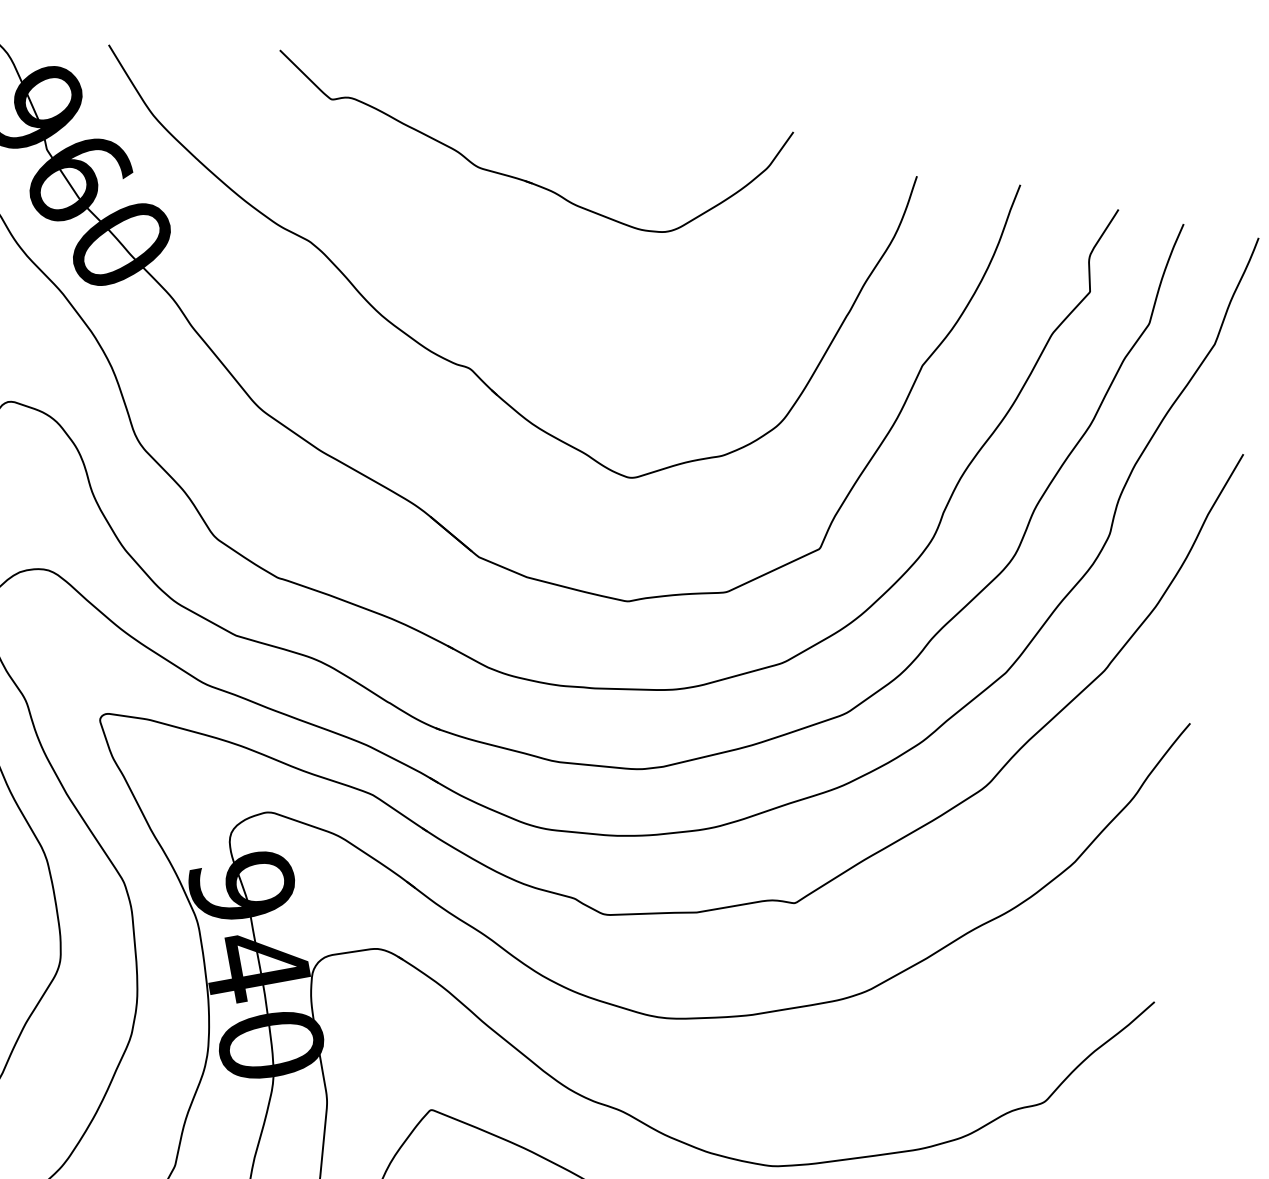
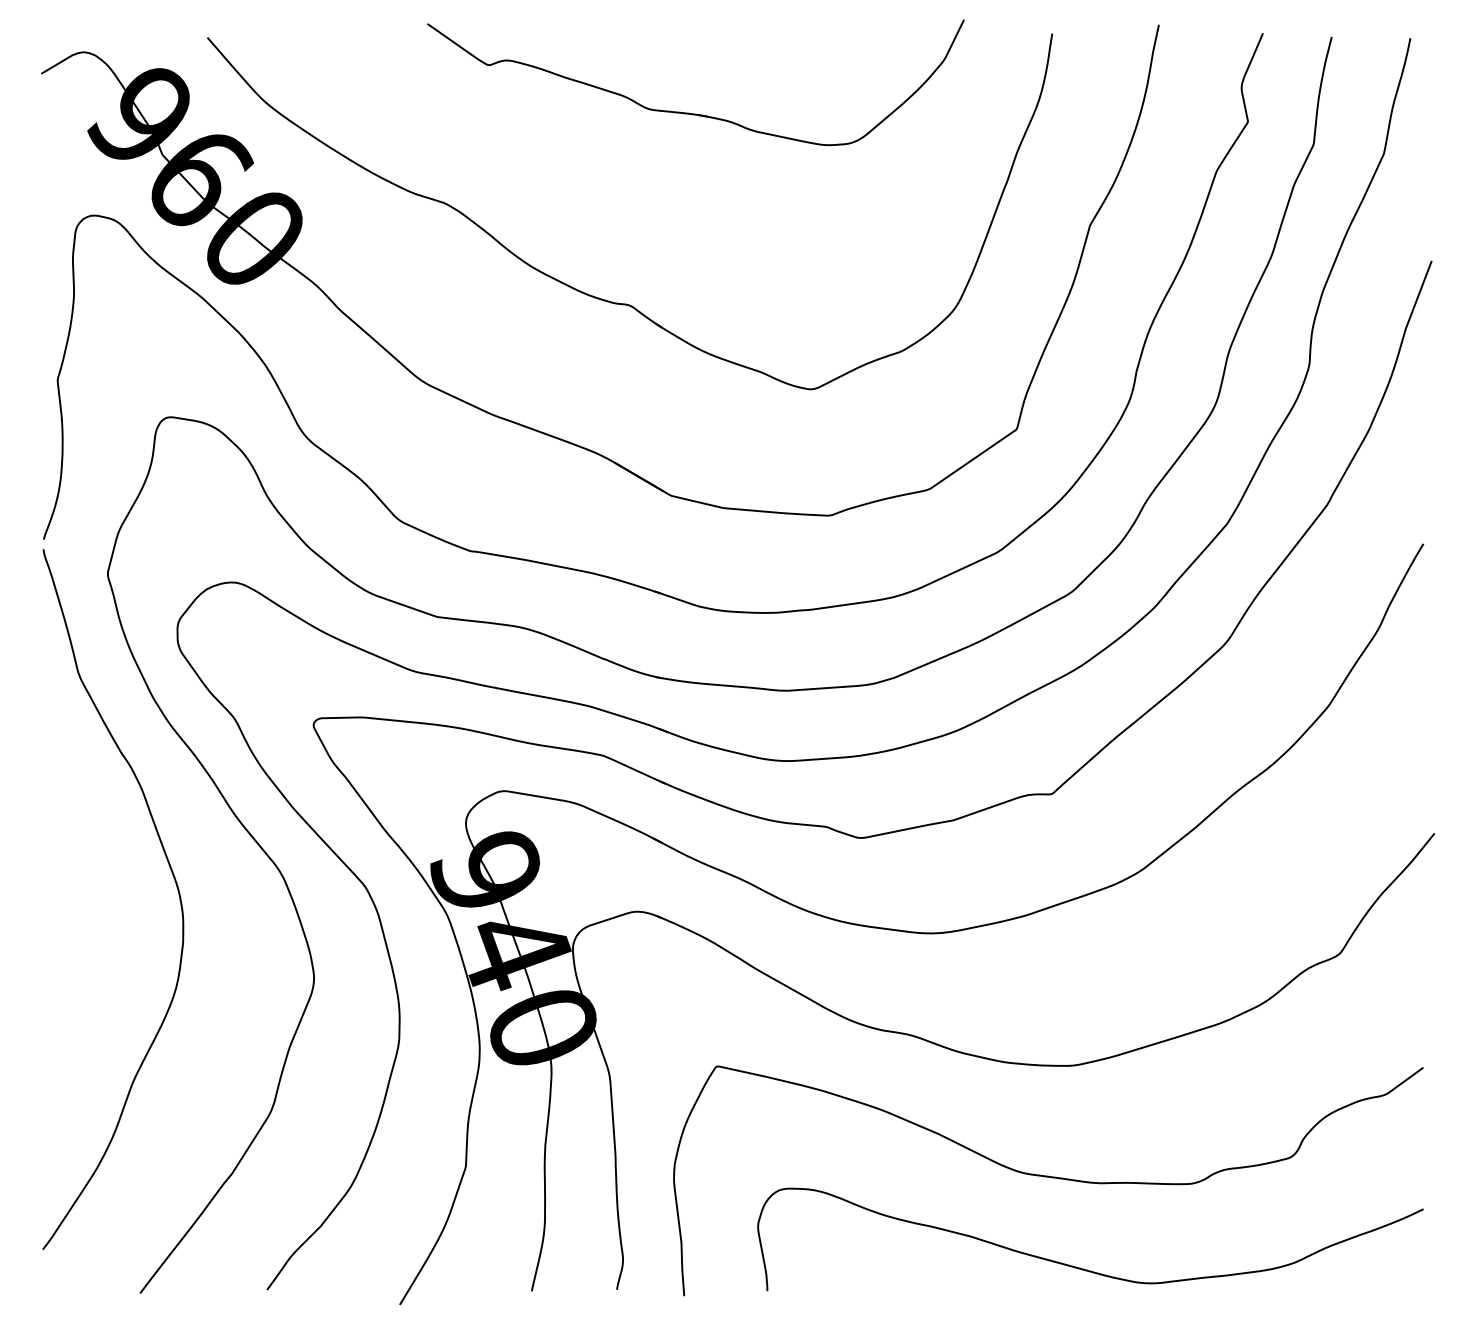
part: (516, 176) -> (689, 112), moved

